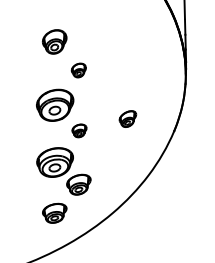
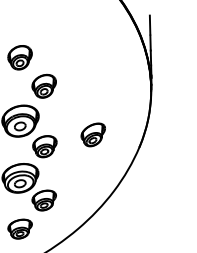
part: (78, 70) -> (43, 86), size x1.67
part: (127, 118) -> (92, 134), size x1.43
part: (79, 130) -> (44, 146), size x1.67

